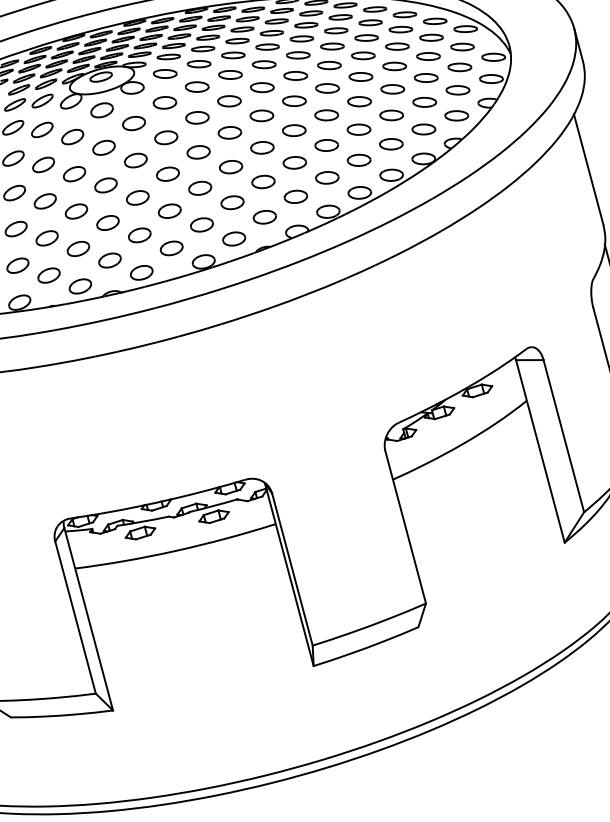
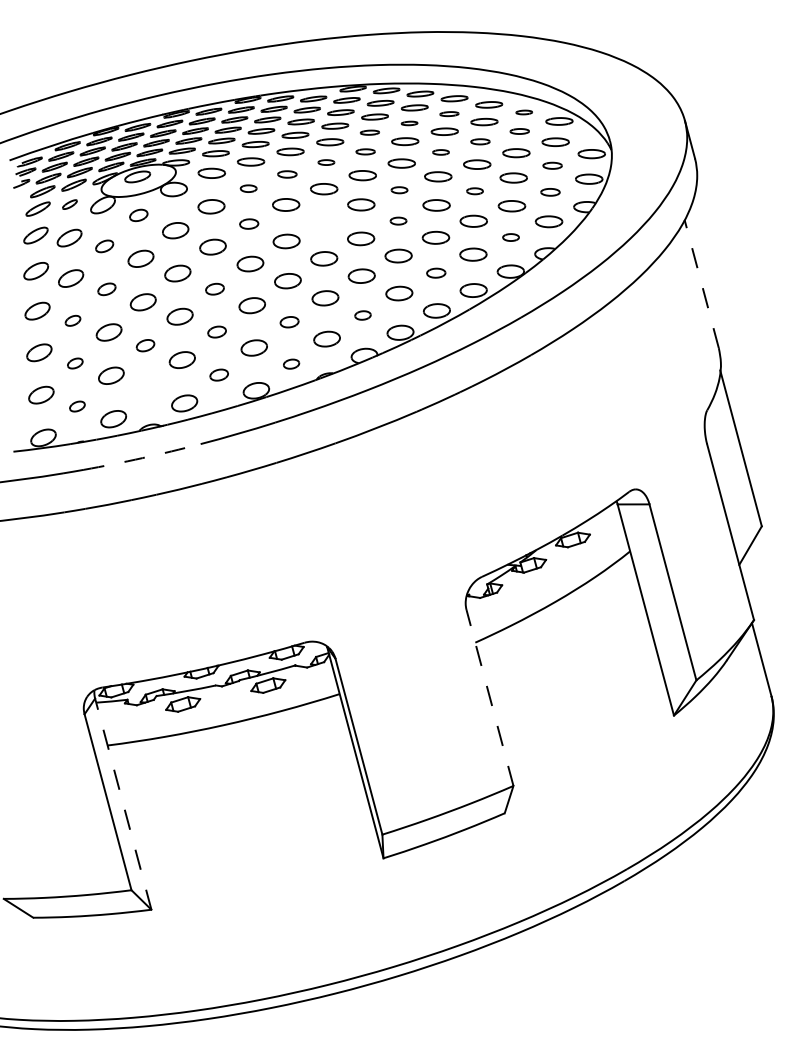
part: (435, 21) -> (524, 112), size x0.6
part: (370, 22) -> (449, 113), size x0.7
part: (336, 30) -> (409, 123), size x0.6
part: (431, 37) -> (519, 131), size x0.7
part: (301, 38) -> (369, 132), size x0.7
part: (397, 46) -> (480, 141), size x0.7
part: (298, 55) -> (365, 151), size x0.7
part: (362, 55) -> (440, 152), size x0.6
part: (264, 64) -> (326, 162), size x0.6
part: (459, 67) -> (552, 165), size x0.7
part: (230, 74) -> (287, 174), size x0.7
part: (196, 87) -> (248, 188), size x0.6
part: (327, 88) -> (399, 190), size x0.6
part: (392, 89) -> (474, 191), size x0.6
part: (457, 90) -> (550, 192), size x0.7
part: (42, 100) -> (69, 204), size x0.6
part: (101, 110) -> (138, 215), size x0.7
part: (326, 114) -> (398, 220), size x0.6
part: (261, 115) -> (323, 221), removed
part: (197, 117) -> (249, 223), size x0.7
part: (423, 129) -> (510, 237), size x0.6
part: (72, 137) -> (104, 246), size x0.7
part: (359, 159) -> (436, 272), size x0.7
line: (588, 169) -> (701, 283), solid -> dashed
part: (167, 173) -> (214, 288), size x0.7
part: (74, 174) -> (106, 289), size x0.7
part: (295, 196) -> (362, 315), size x0.6
part: (44, 201) -> (72, 320), size x0.6
part: (232, 202) -> (289, 321), size x0.7
part: (169, 210) -> (216, 331), size x0.7
part: (107, 222) -> (145, 345), size x0.7
part: (47, 238) -> (75, 363), size x0.6
part: (234, 238) -> (291, 363), size x0.6
part: (171, 247) -> (218, 374), size x0.7
part: (109, 260) -> (147, 389), removed
part: (49, 275) -> (77, 406), size x0.6
arc: (105, 320) -> (142, 458), solid -> dashed
line: (405, 527) -> (489, 697), solid -> dashed
line: (88, 618) -> (123, 803), solid -> dashed

